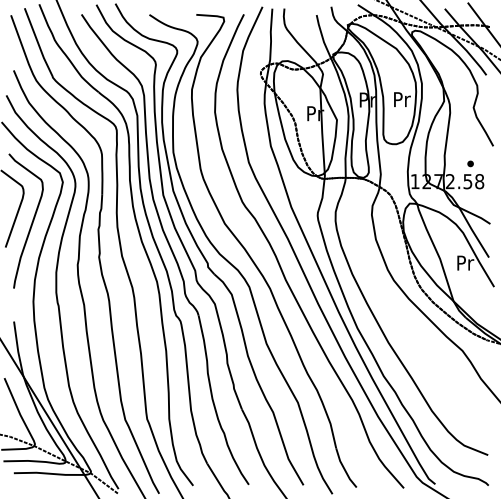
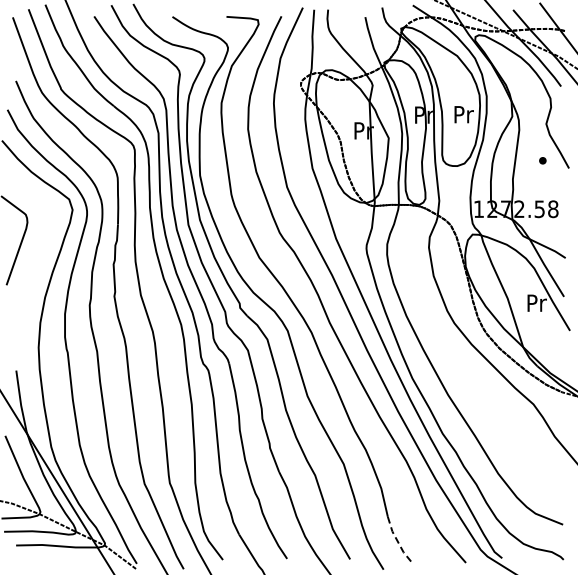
part: (470, 163) -> (542, 160), moved
curve: (31, 222) -> (36, 256), removed
line: (344, 469) -> (397, 541), solid -> dashed

